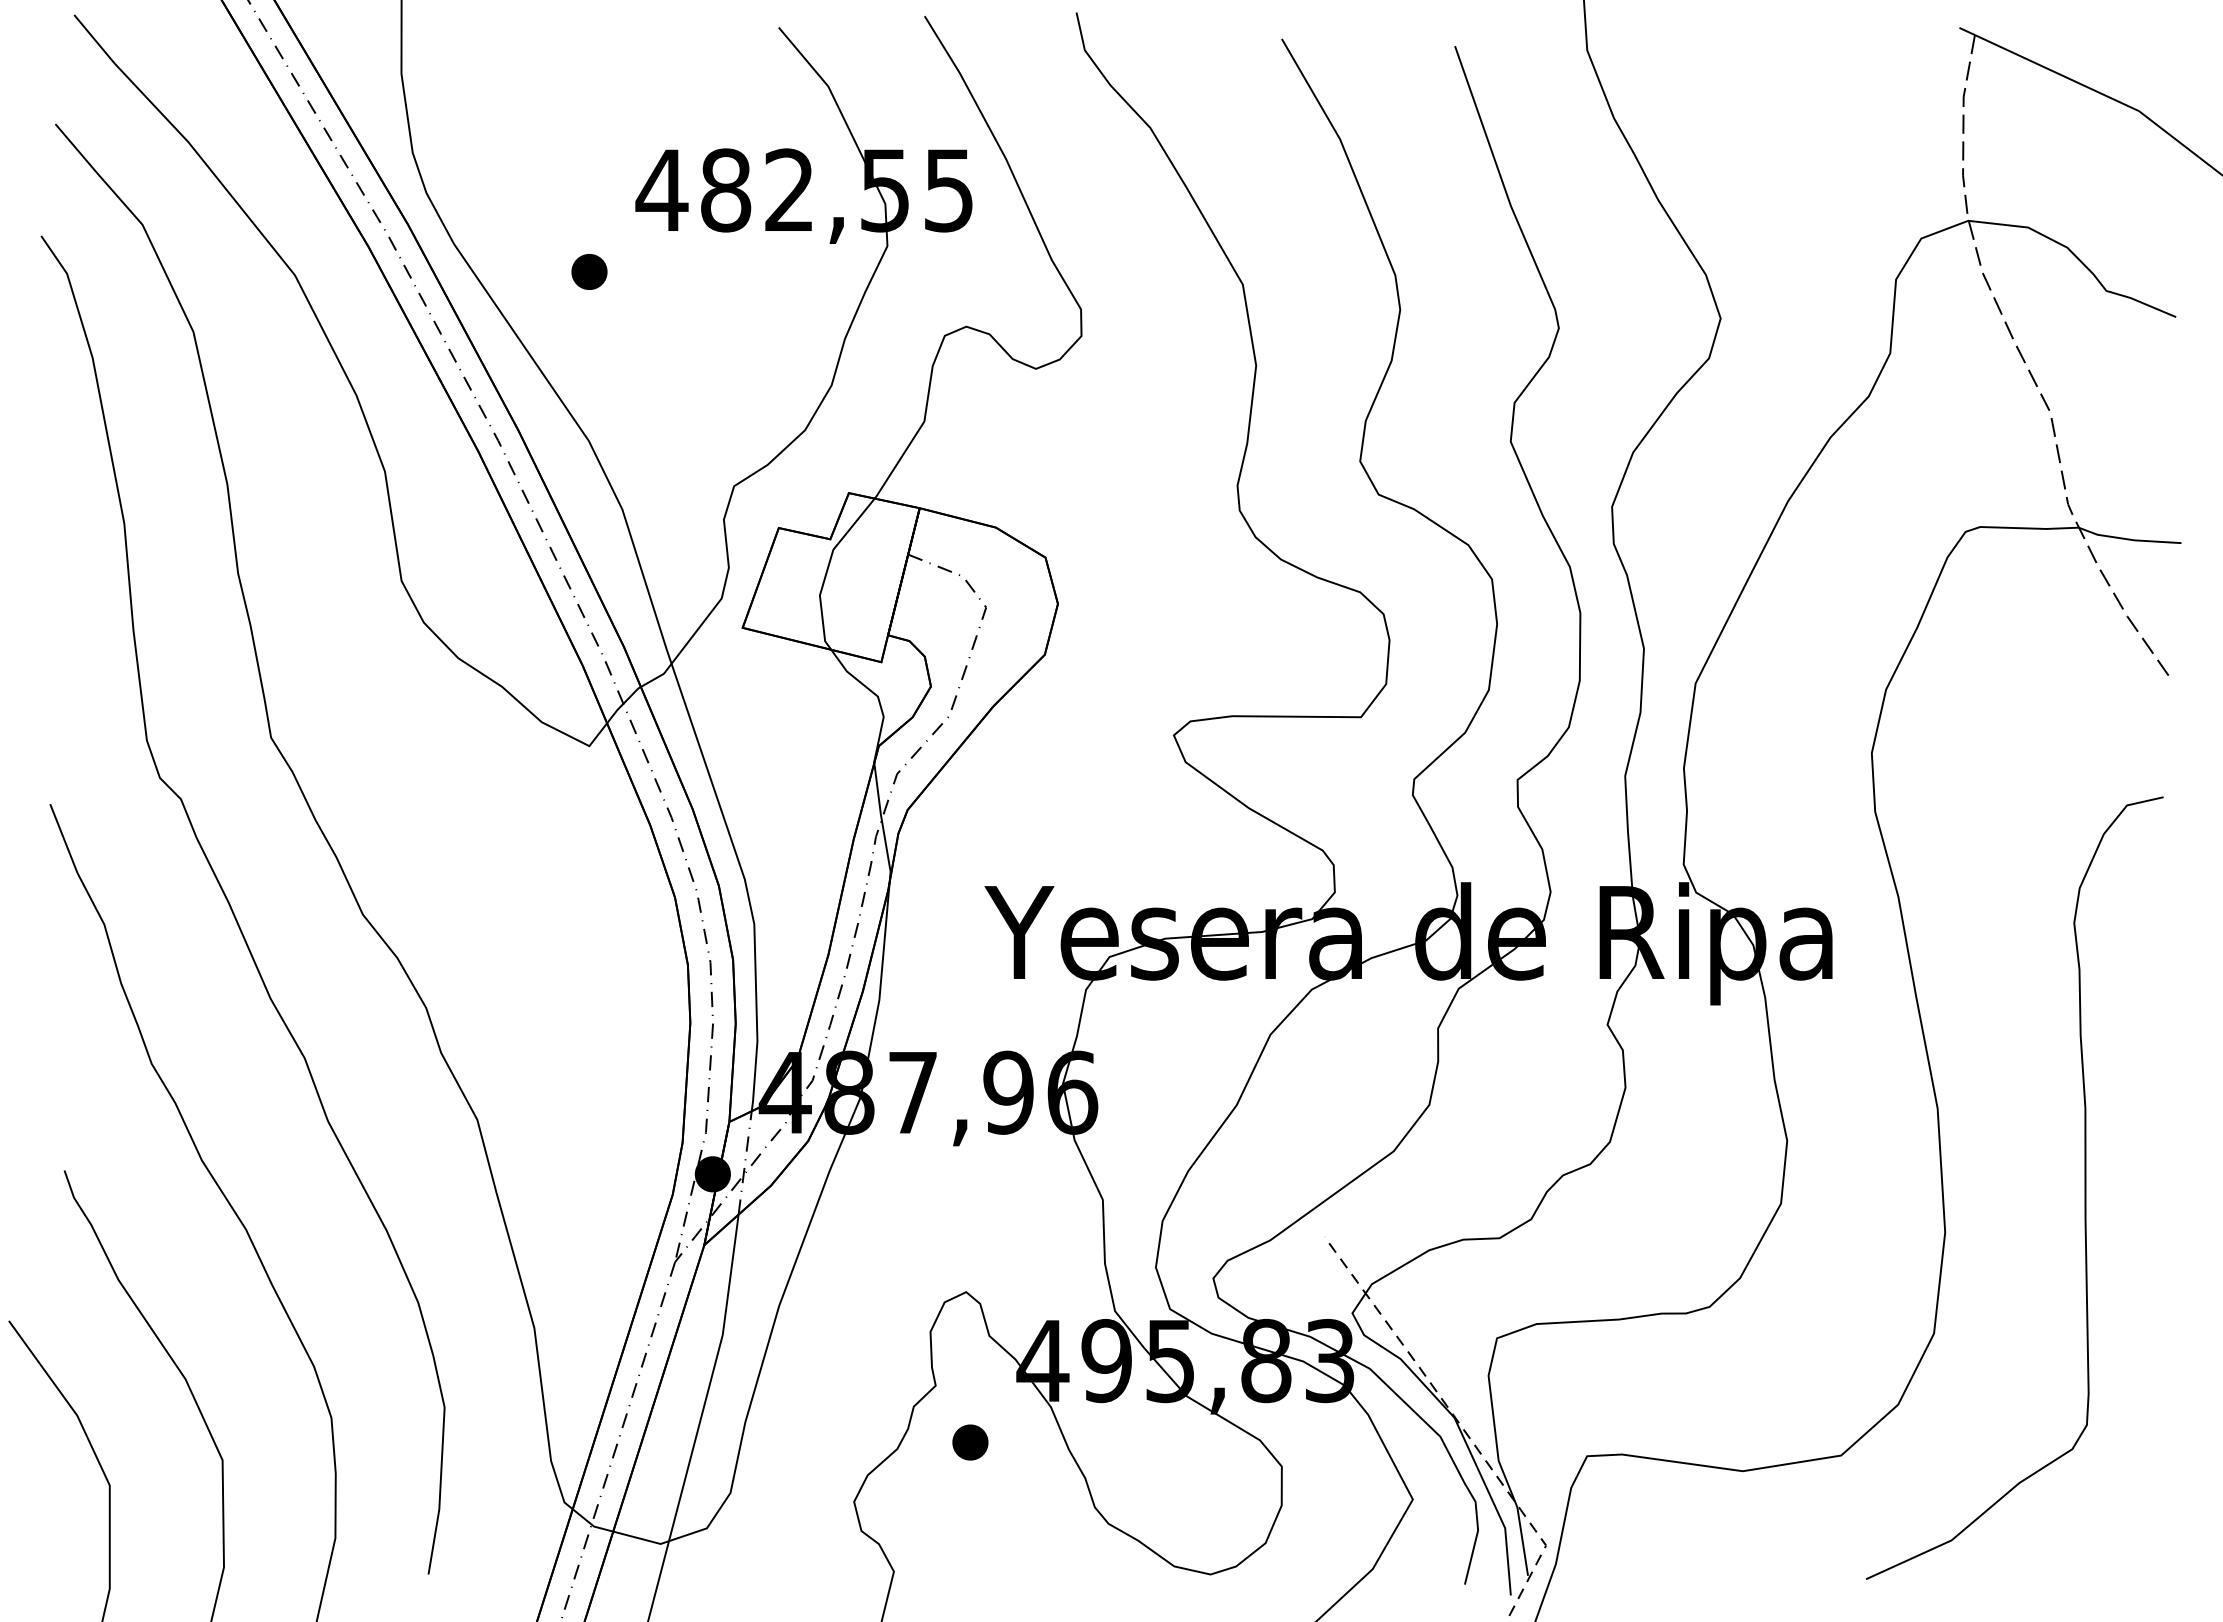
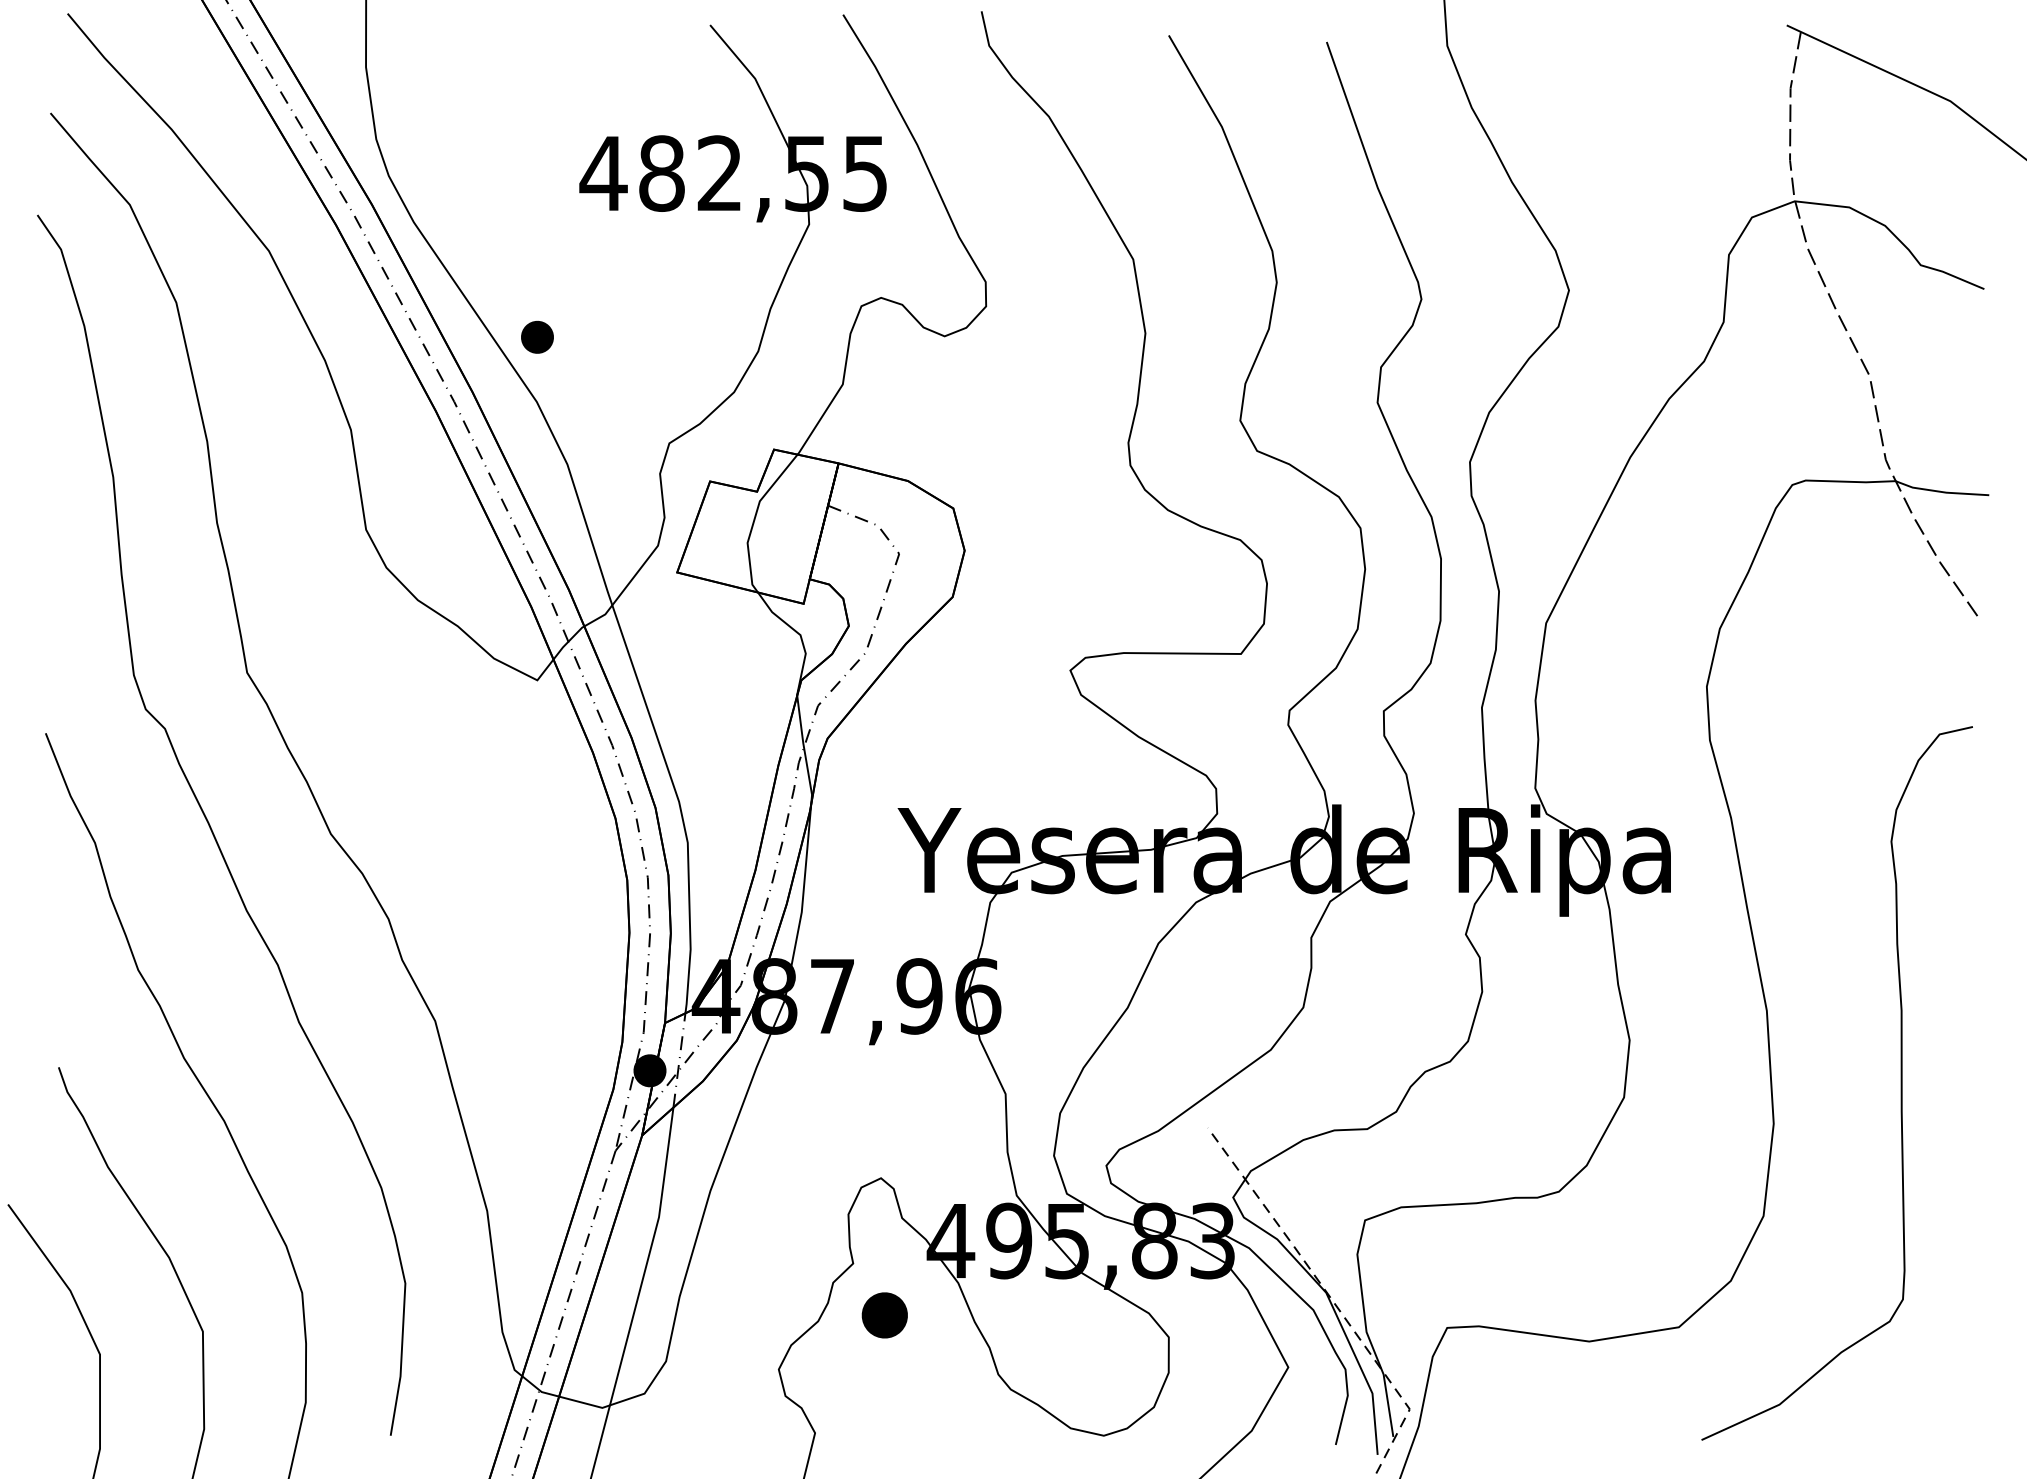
part: (589, 271) -> (537, 336), moved
part: (970, 1442) -> (884, 1315), size x1.4

